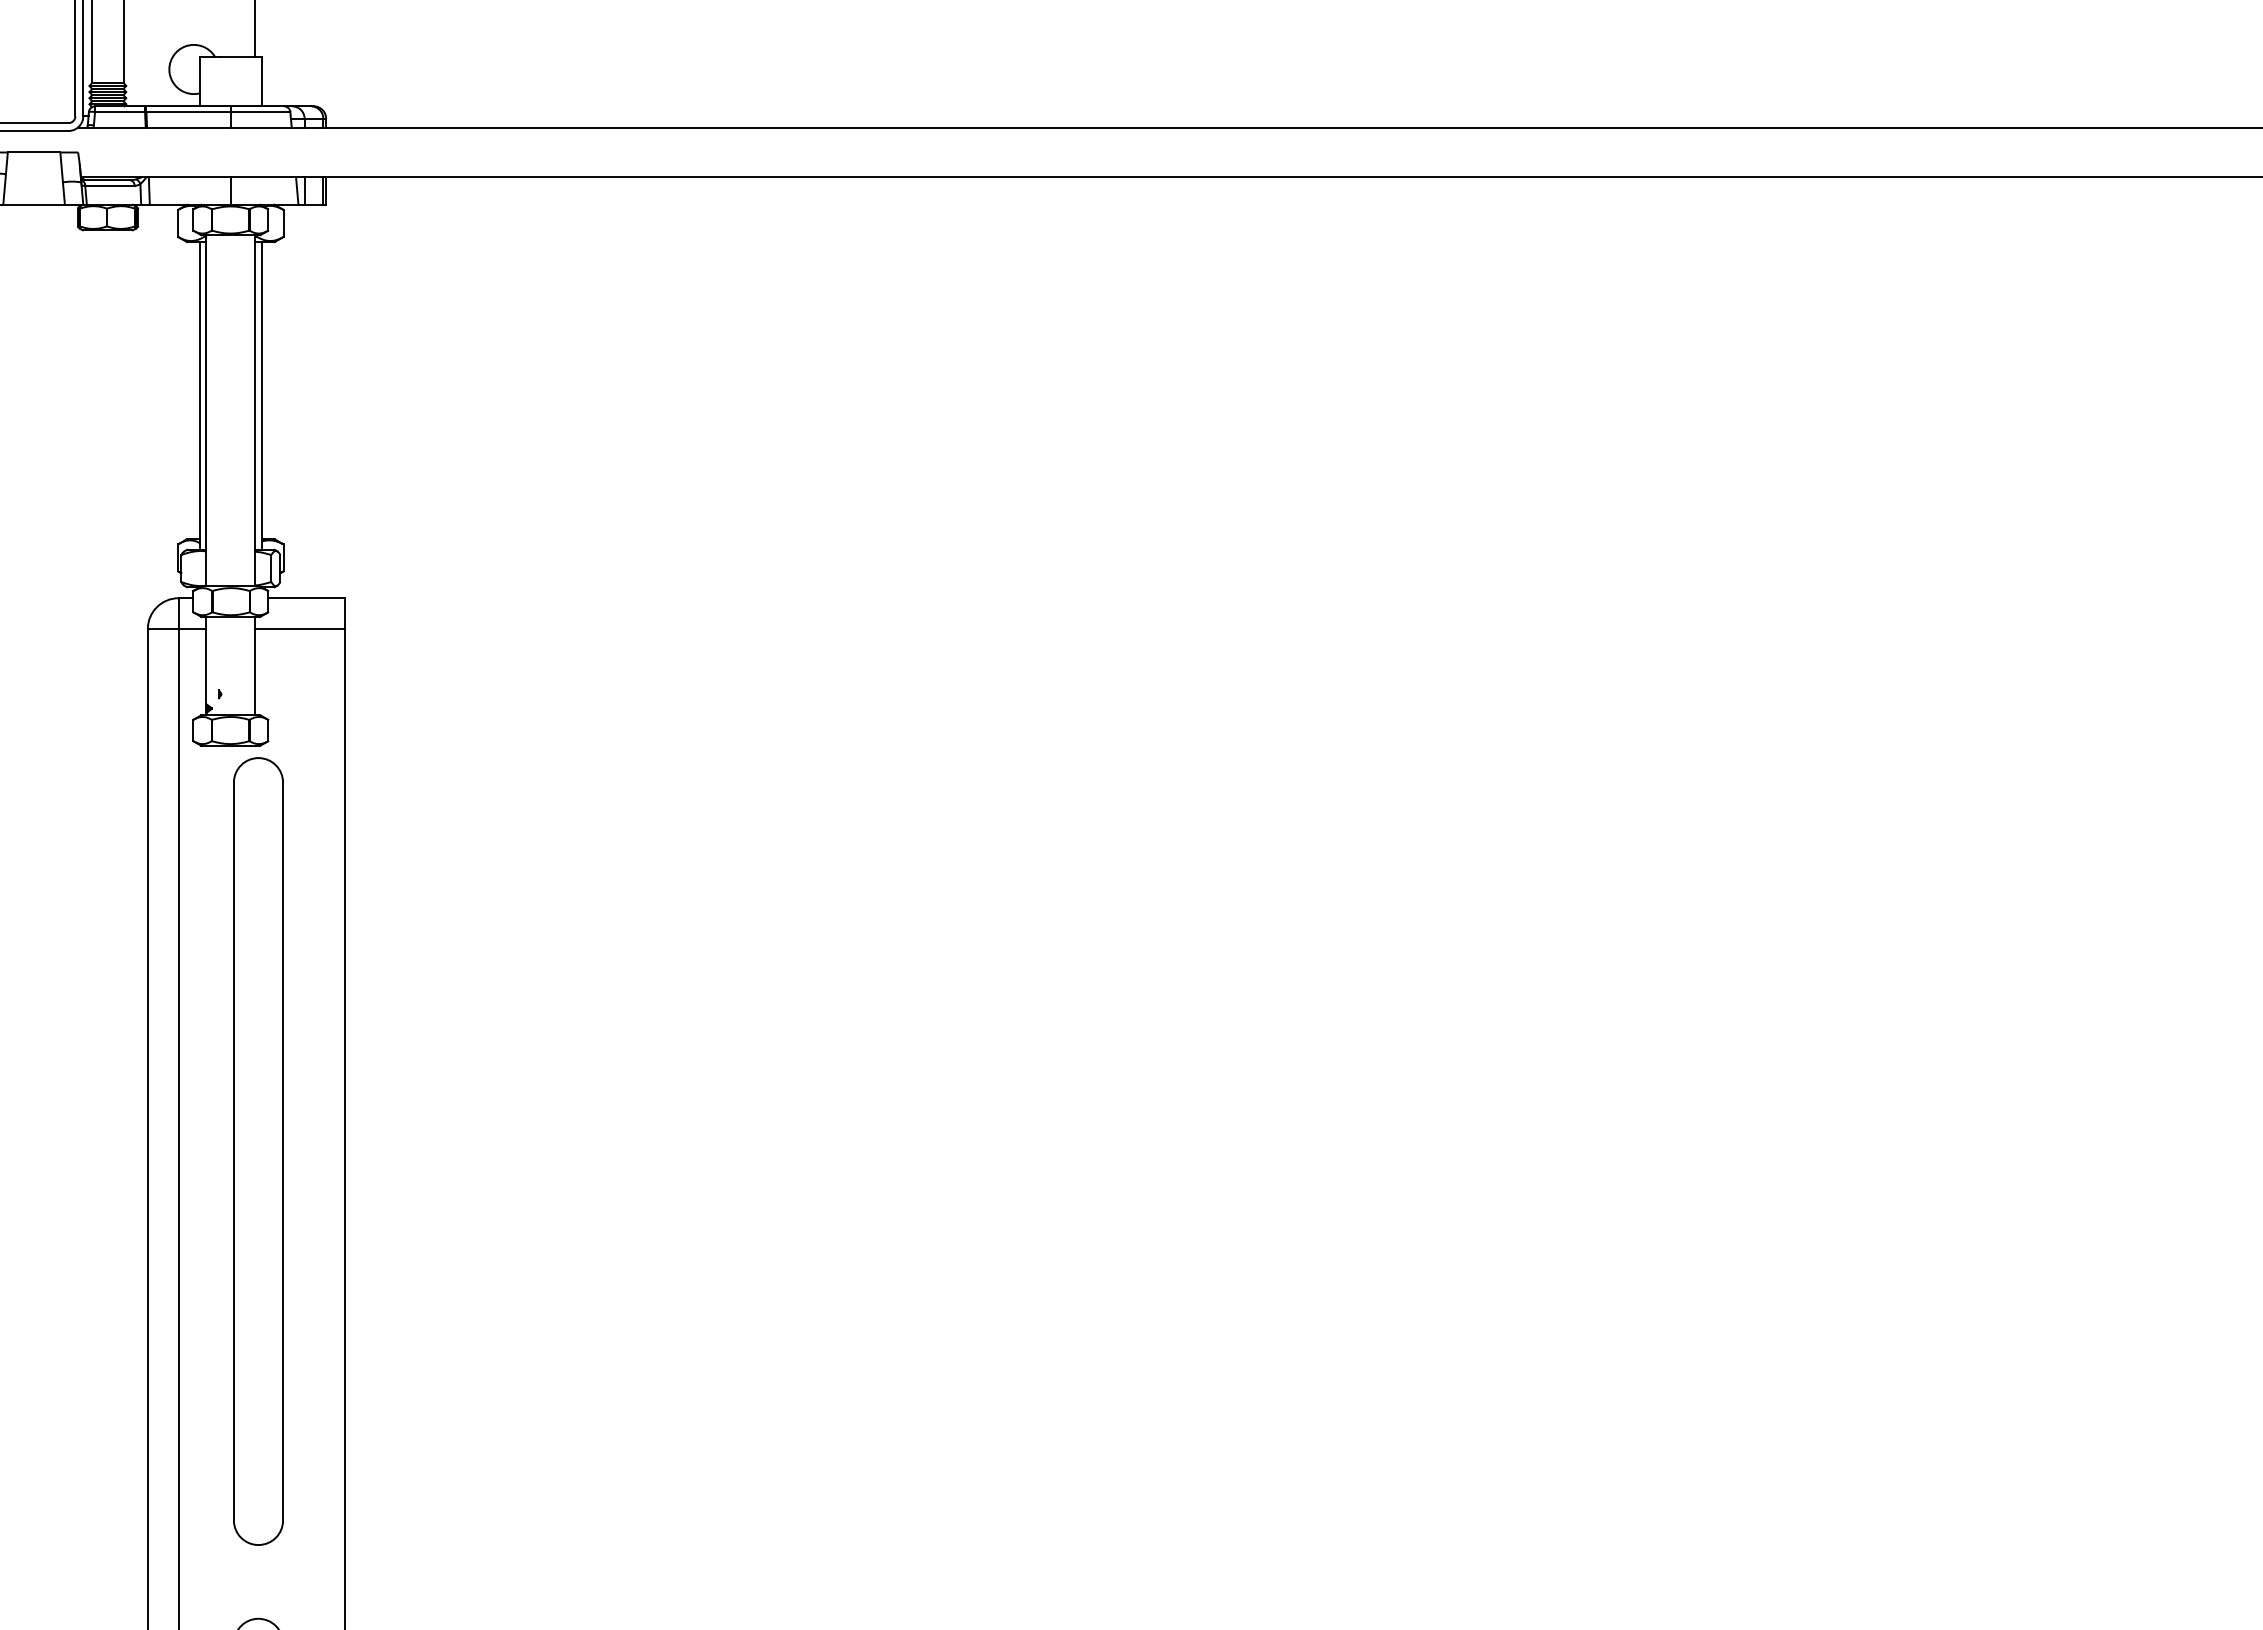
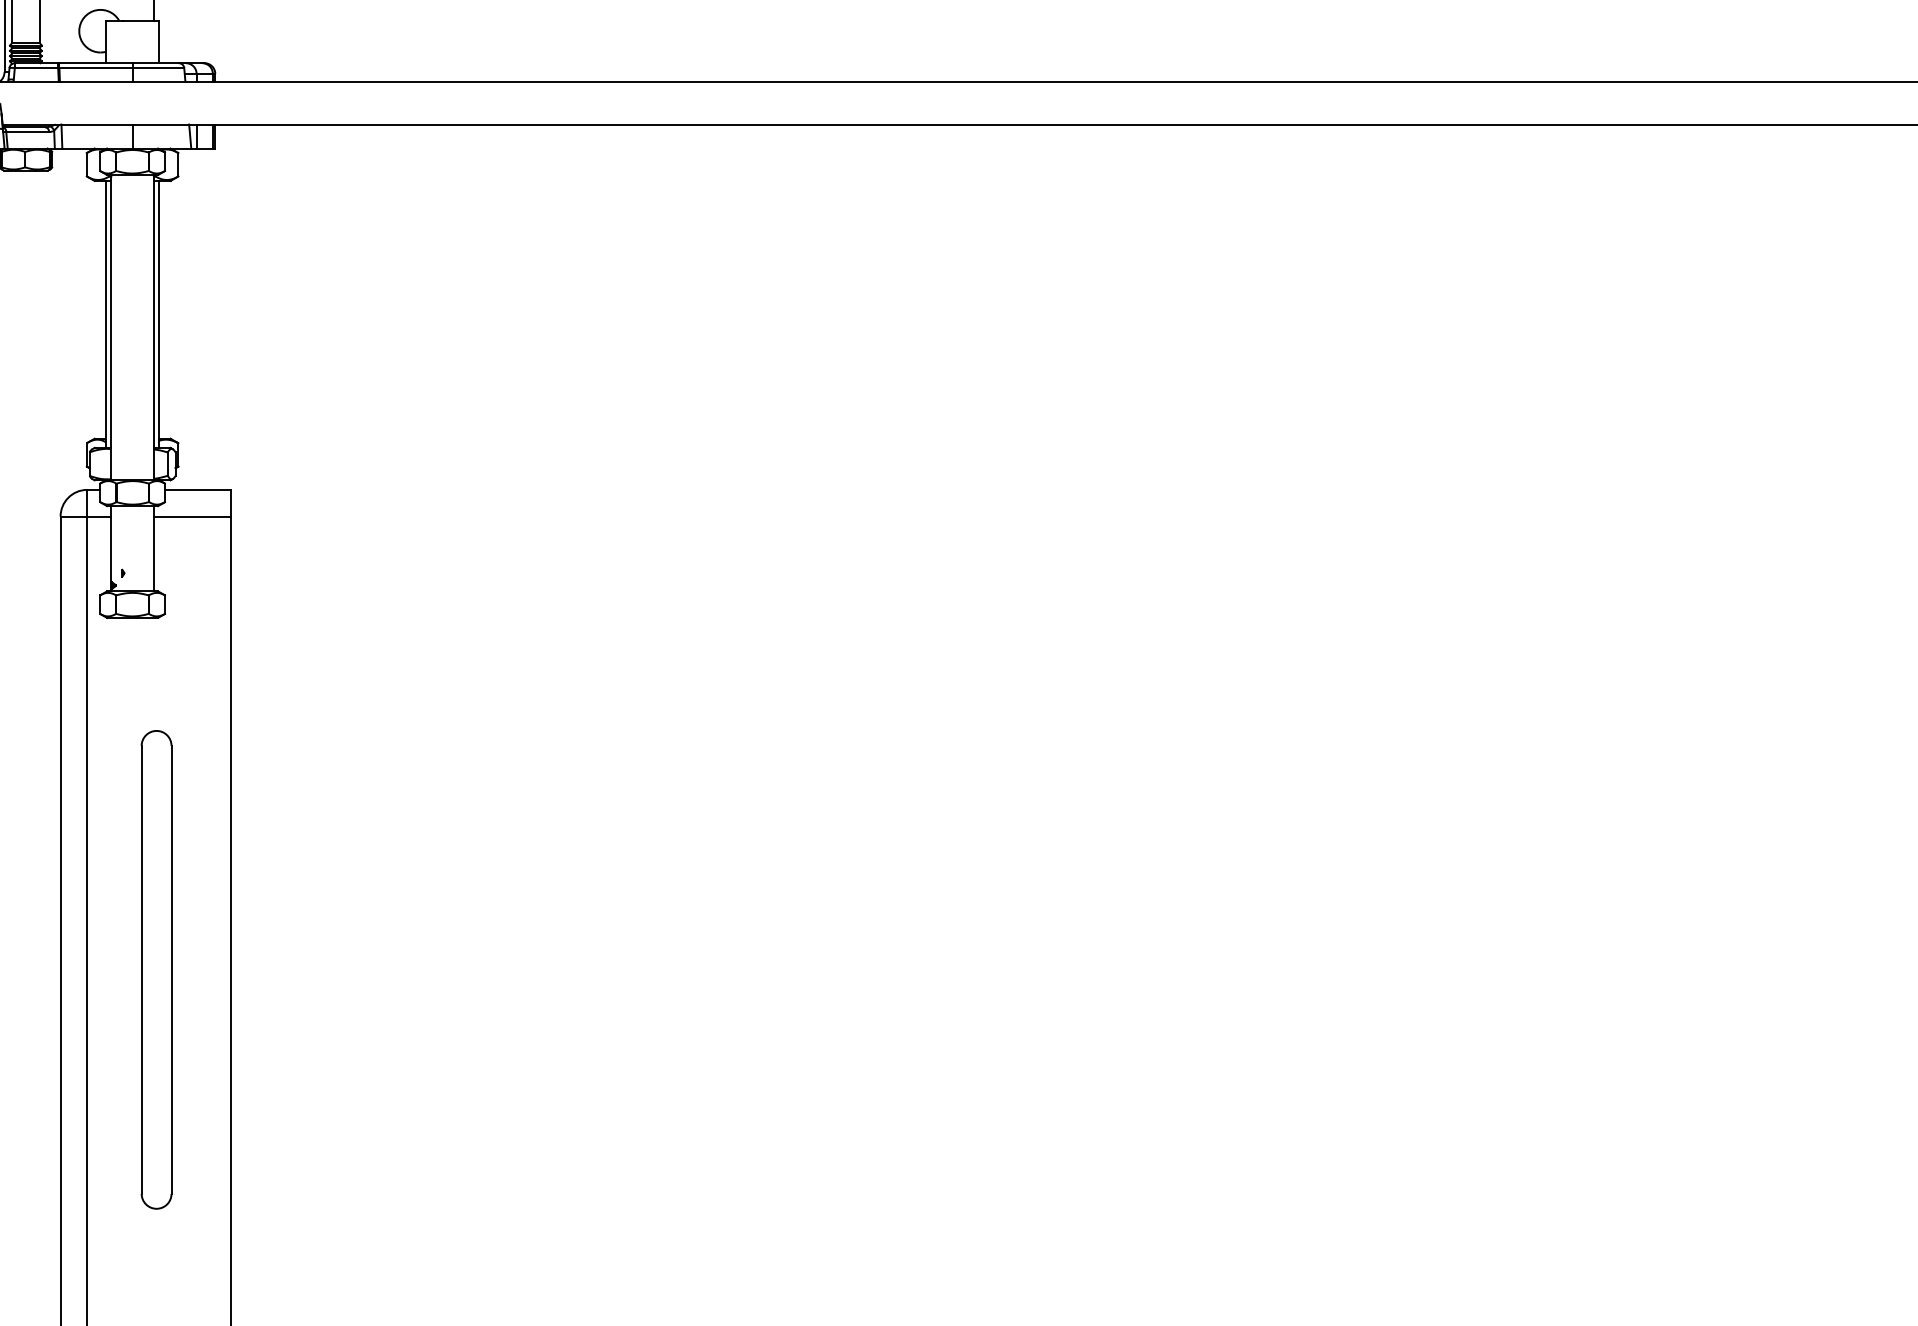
part: (258, 1151) -> (156, 969), size x0.7

